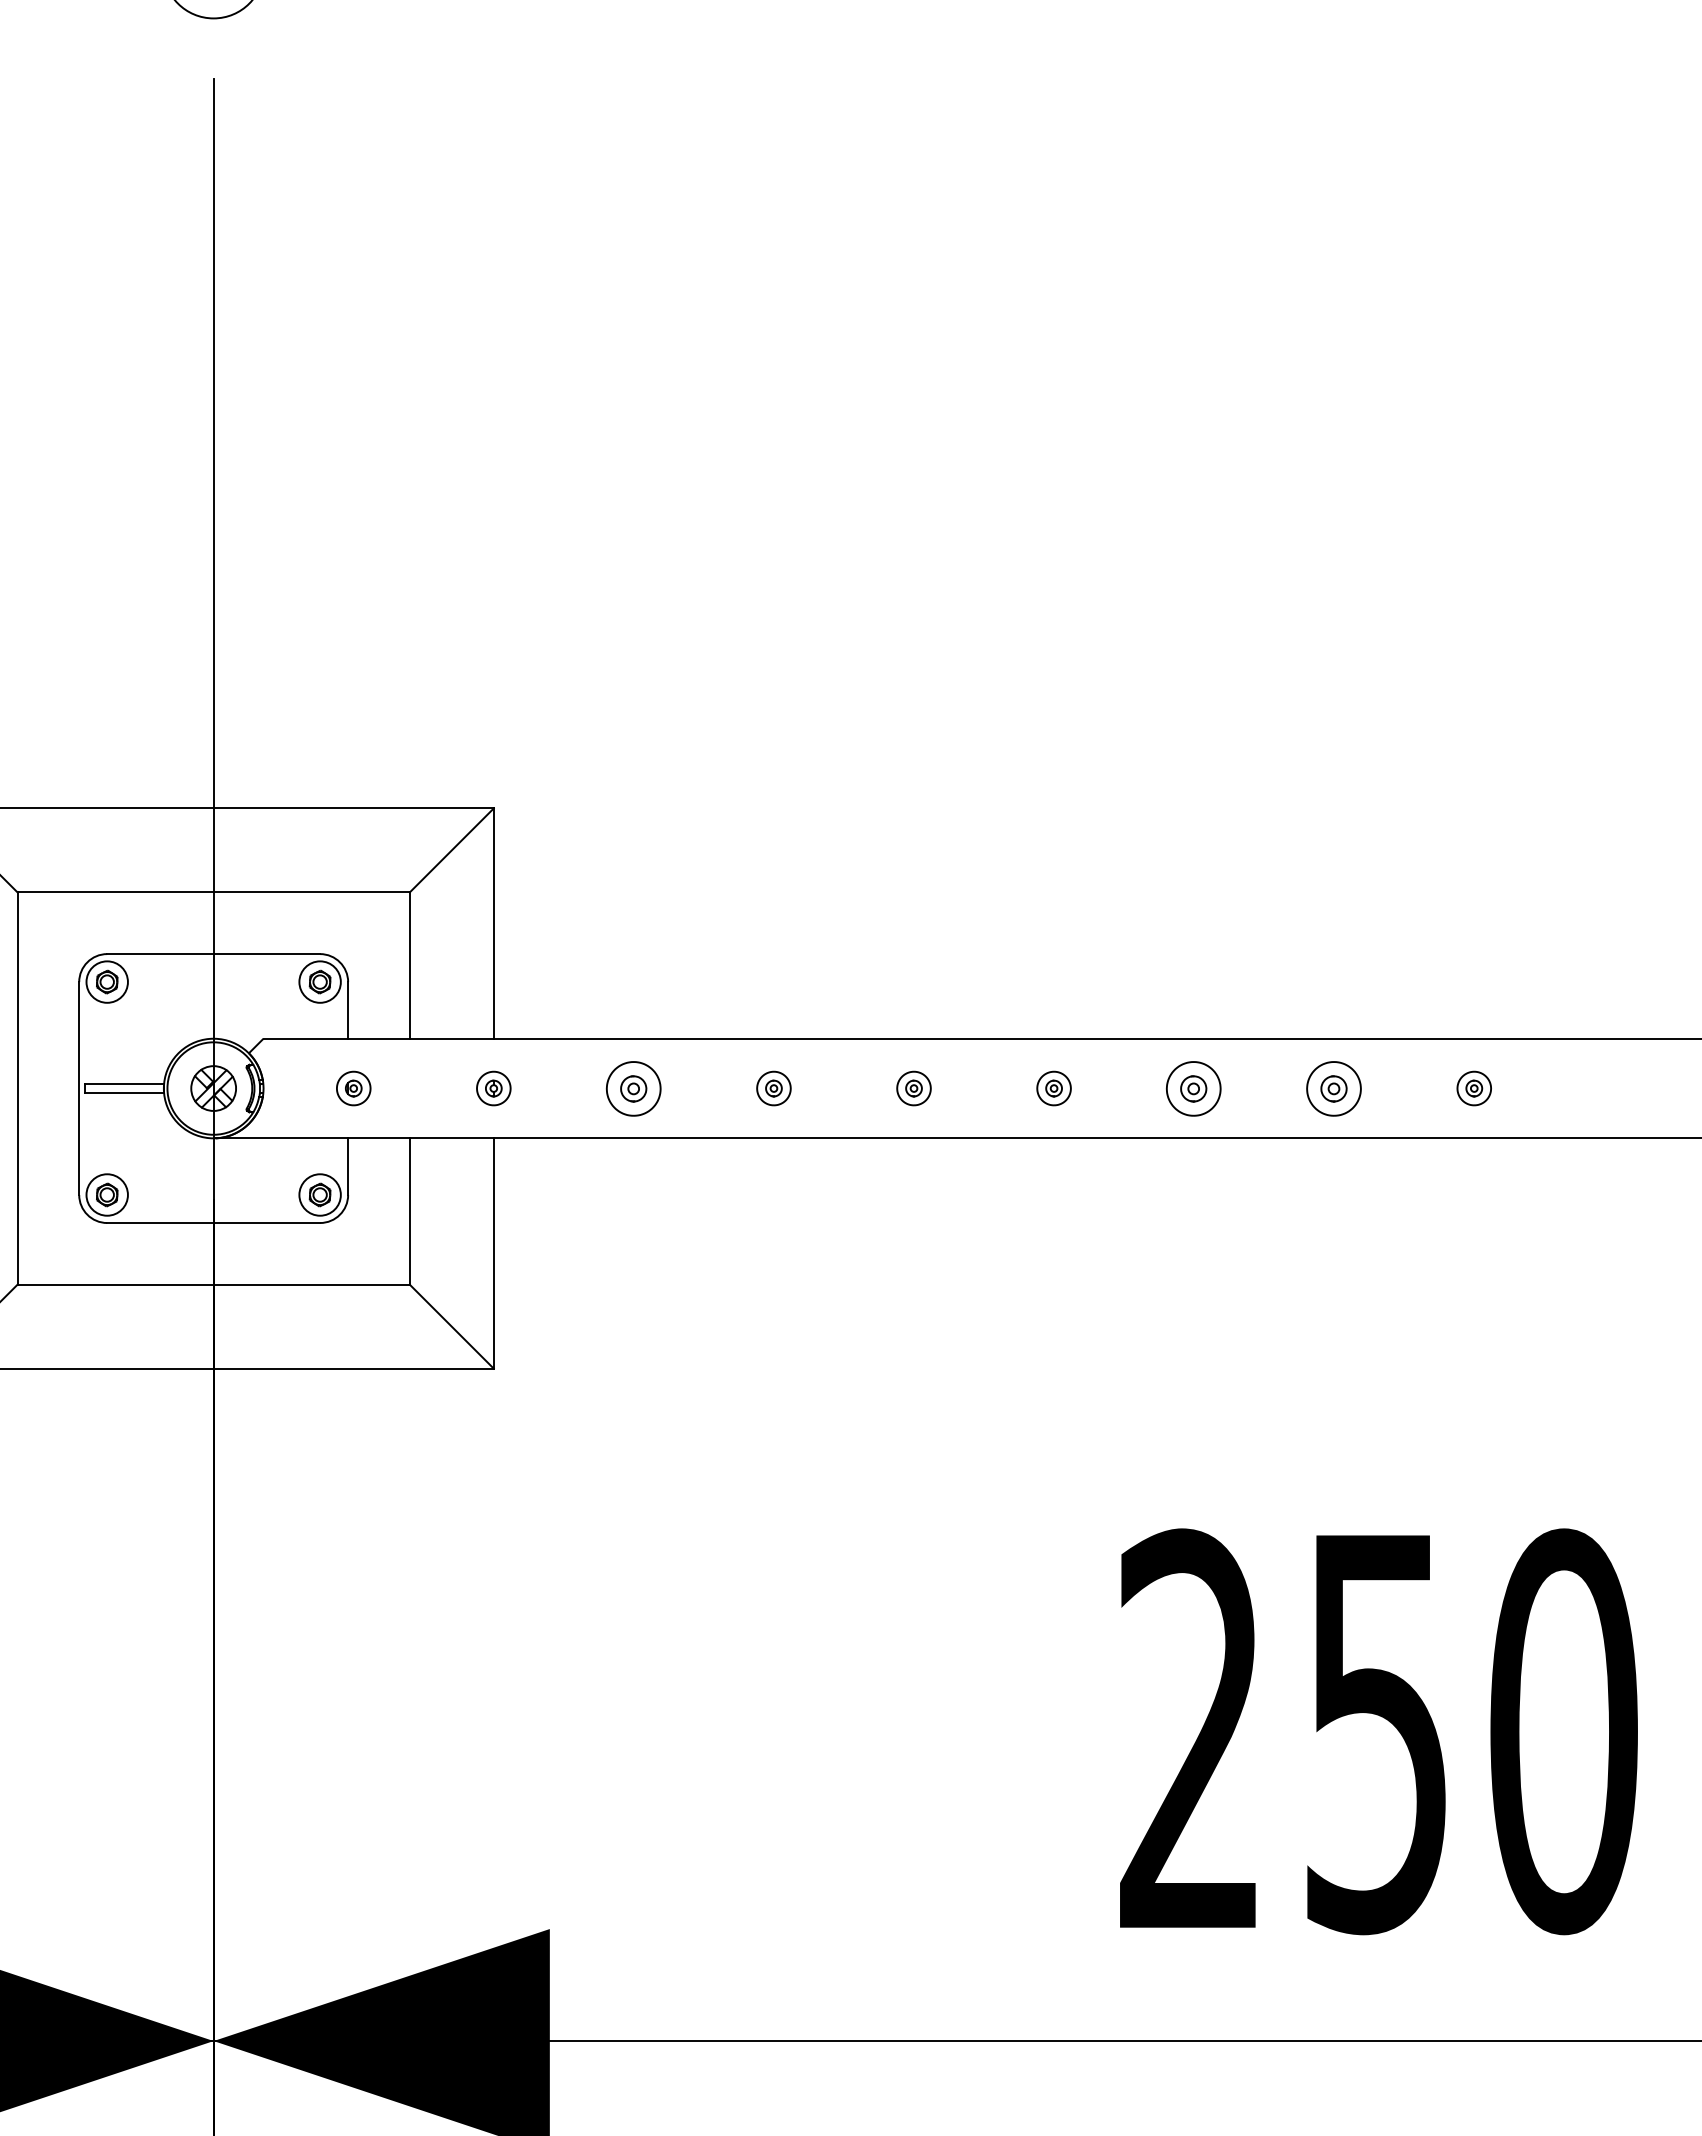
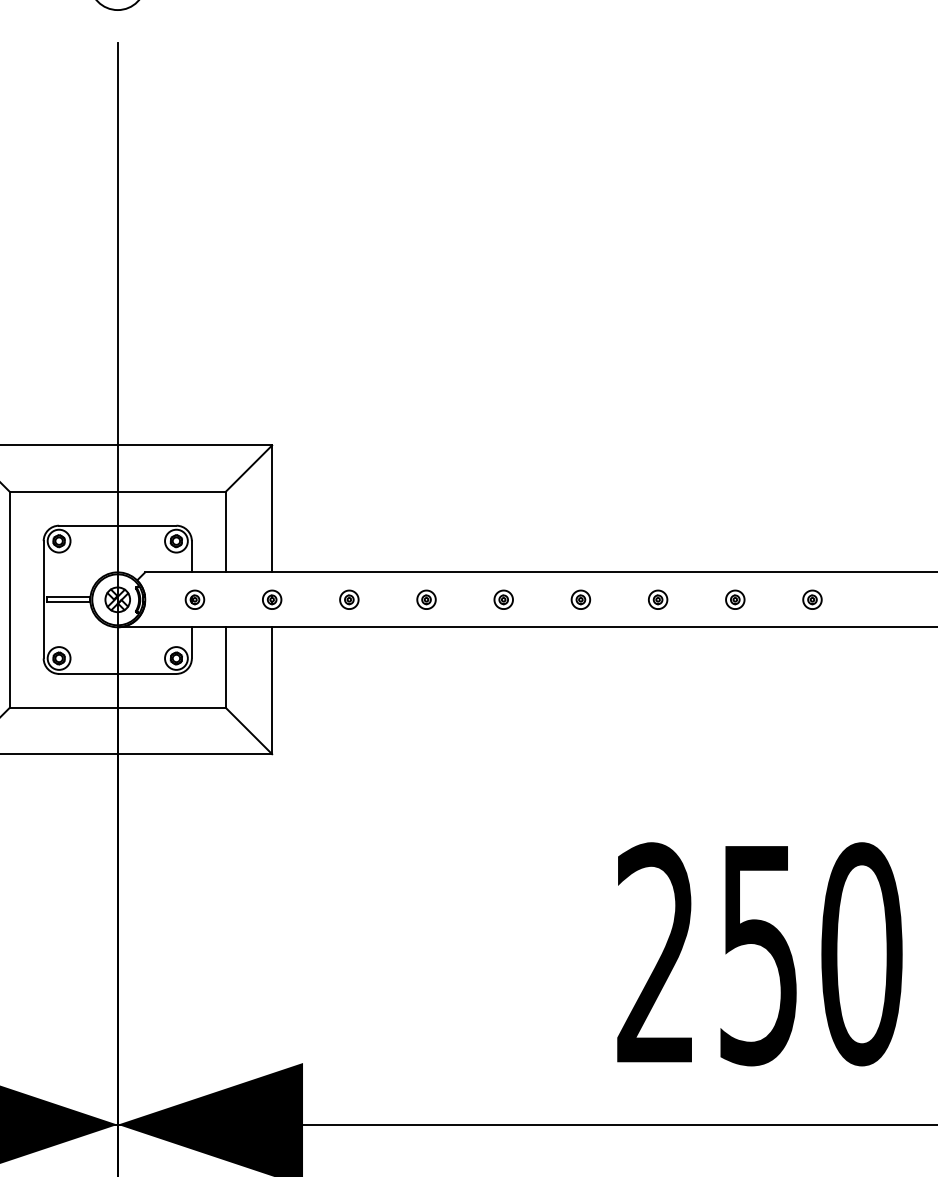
part: (634, 1087) -> (349, 599), size x0.62
part: (1194, 1087) -> (658, 599), size x0.62
part: (1334, 1087) -> (735, 599), size x0.62

